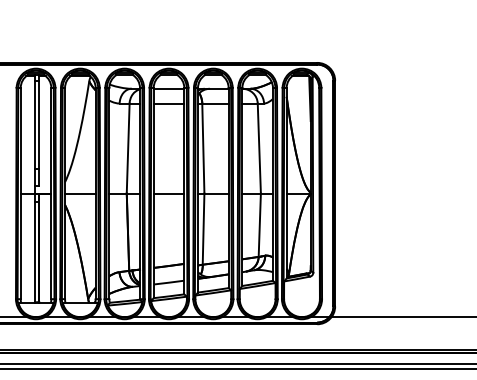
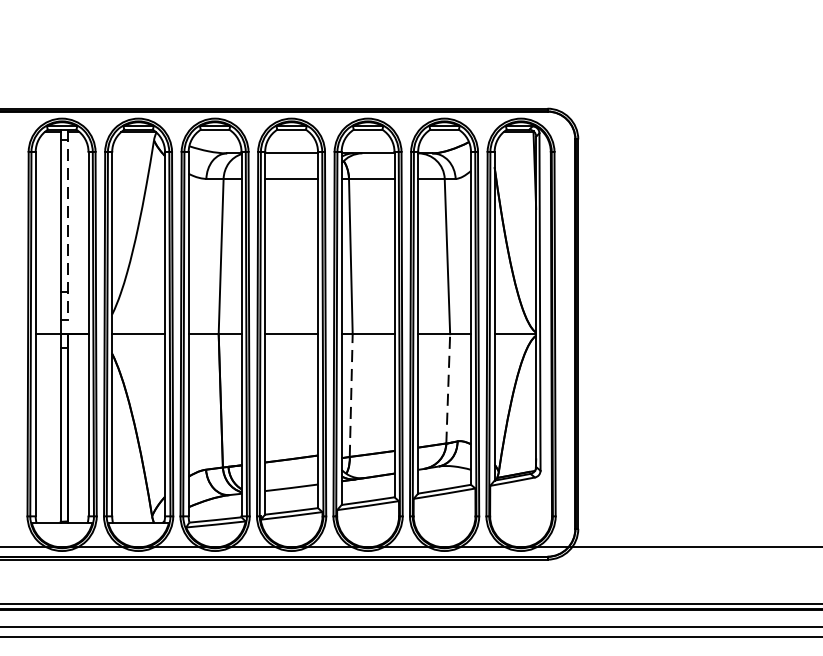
line: (39, 130) -> (68, 225), solid -> dashed
line: (259, 225) -> (447, 389), solid -> dashed
line: (203, 229) -> (351, 396), solid -> dashed

